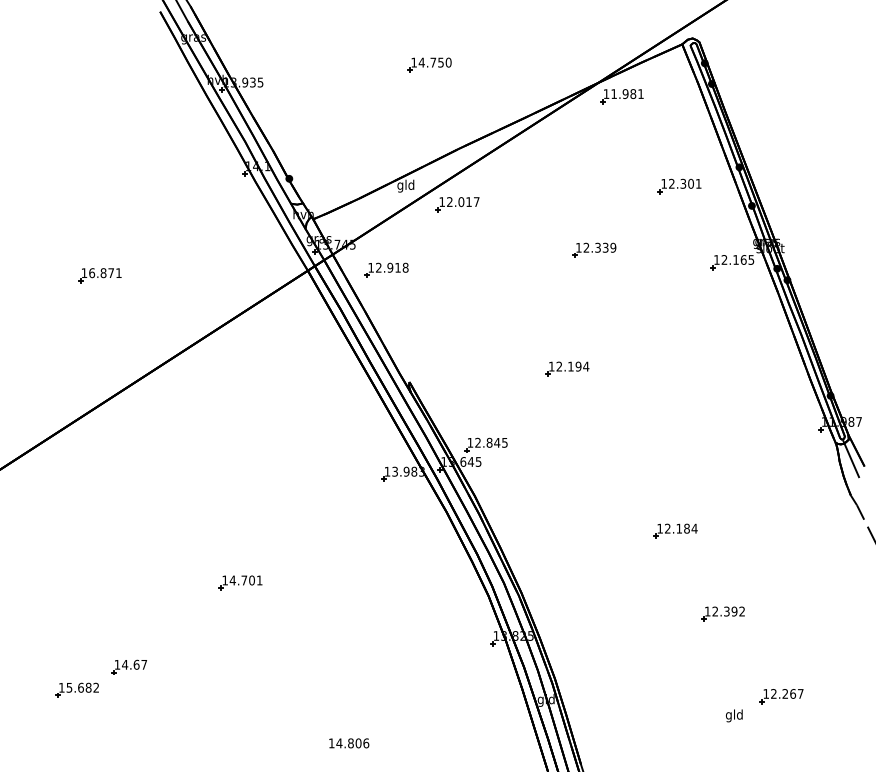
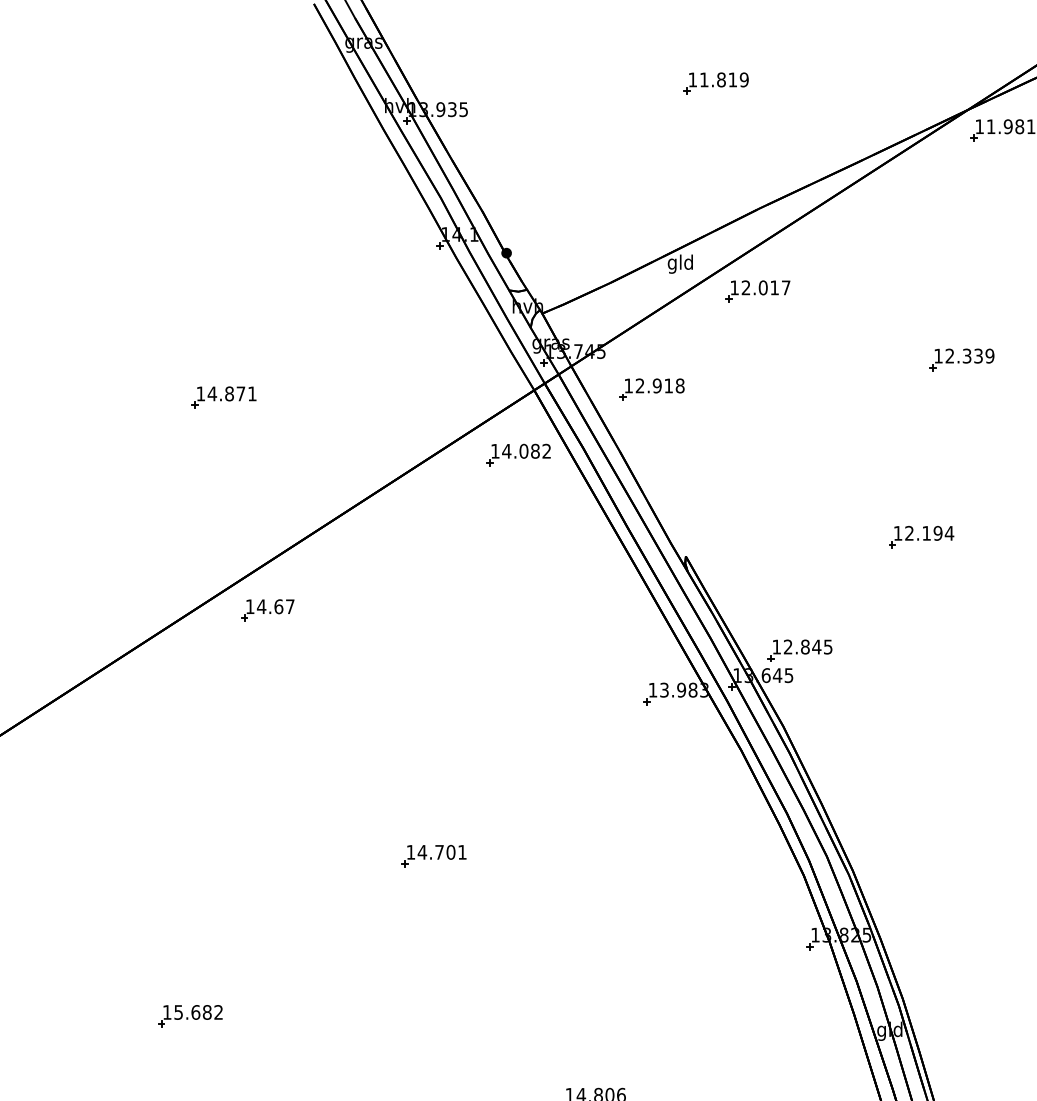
text: (434, 62) -> (723, 79), 14.750 -> 11.819
text: (91, 273) -> (211, 394), 16.871 -> 14.871
part: (296, 313) -> (517, 454), added
part: (128, 666) -> (266, 609), moved

